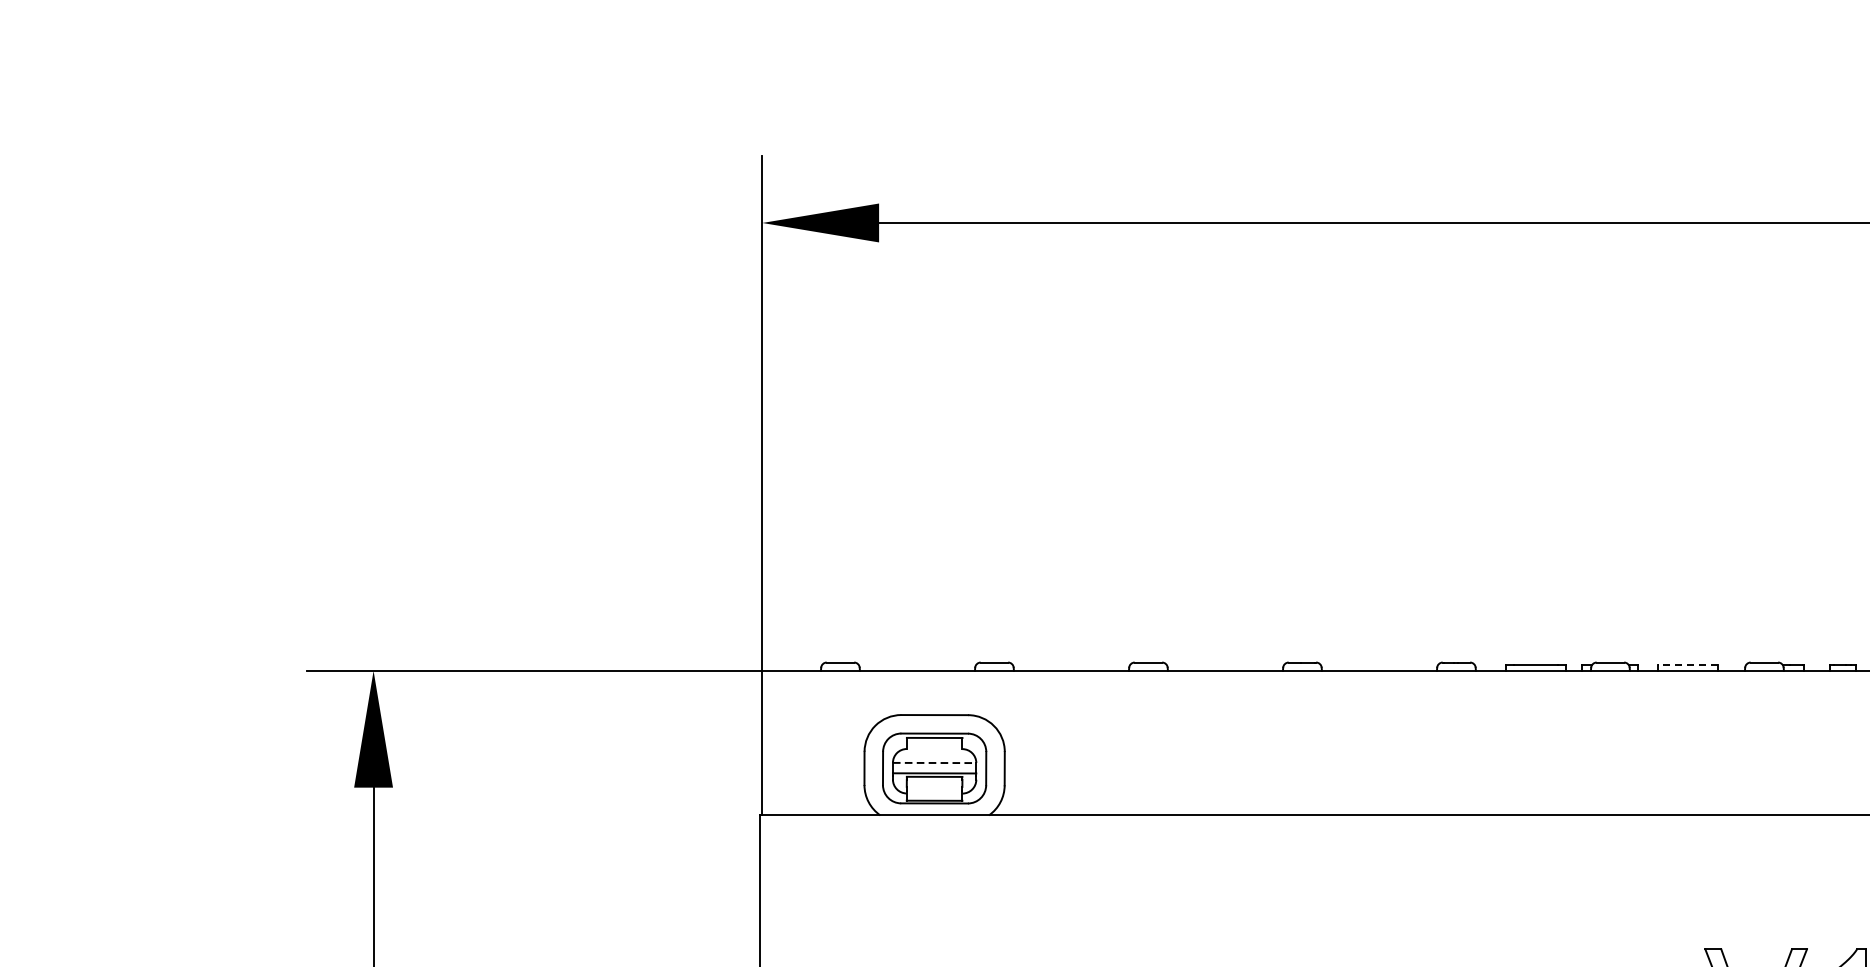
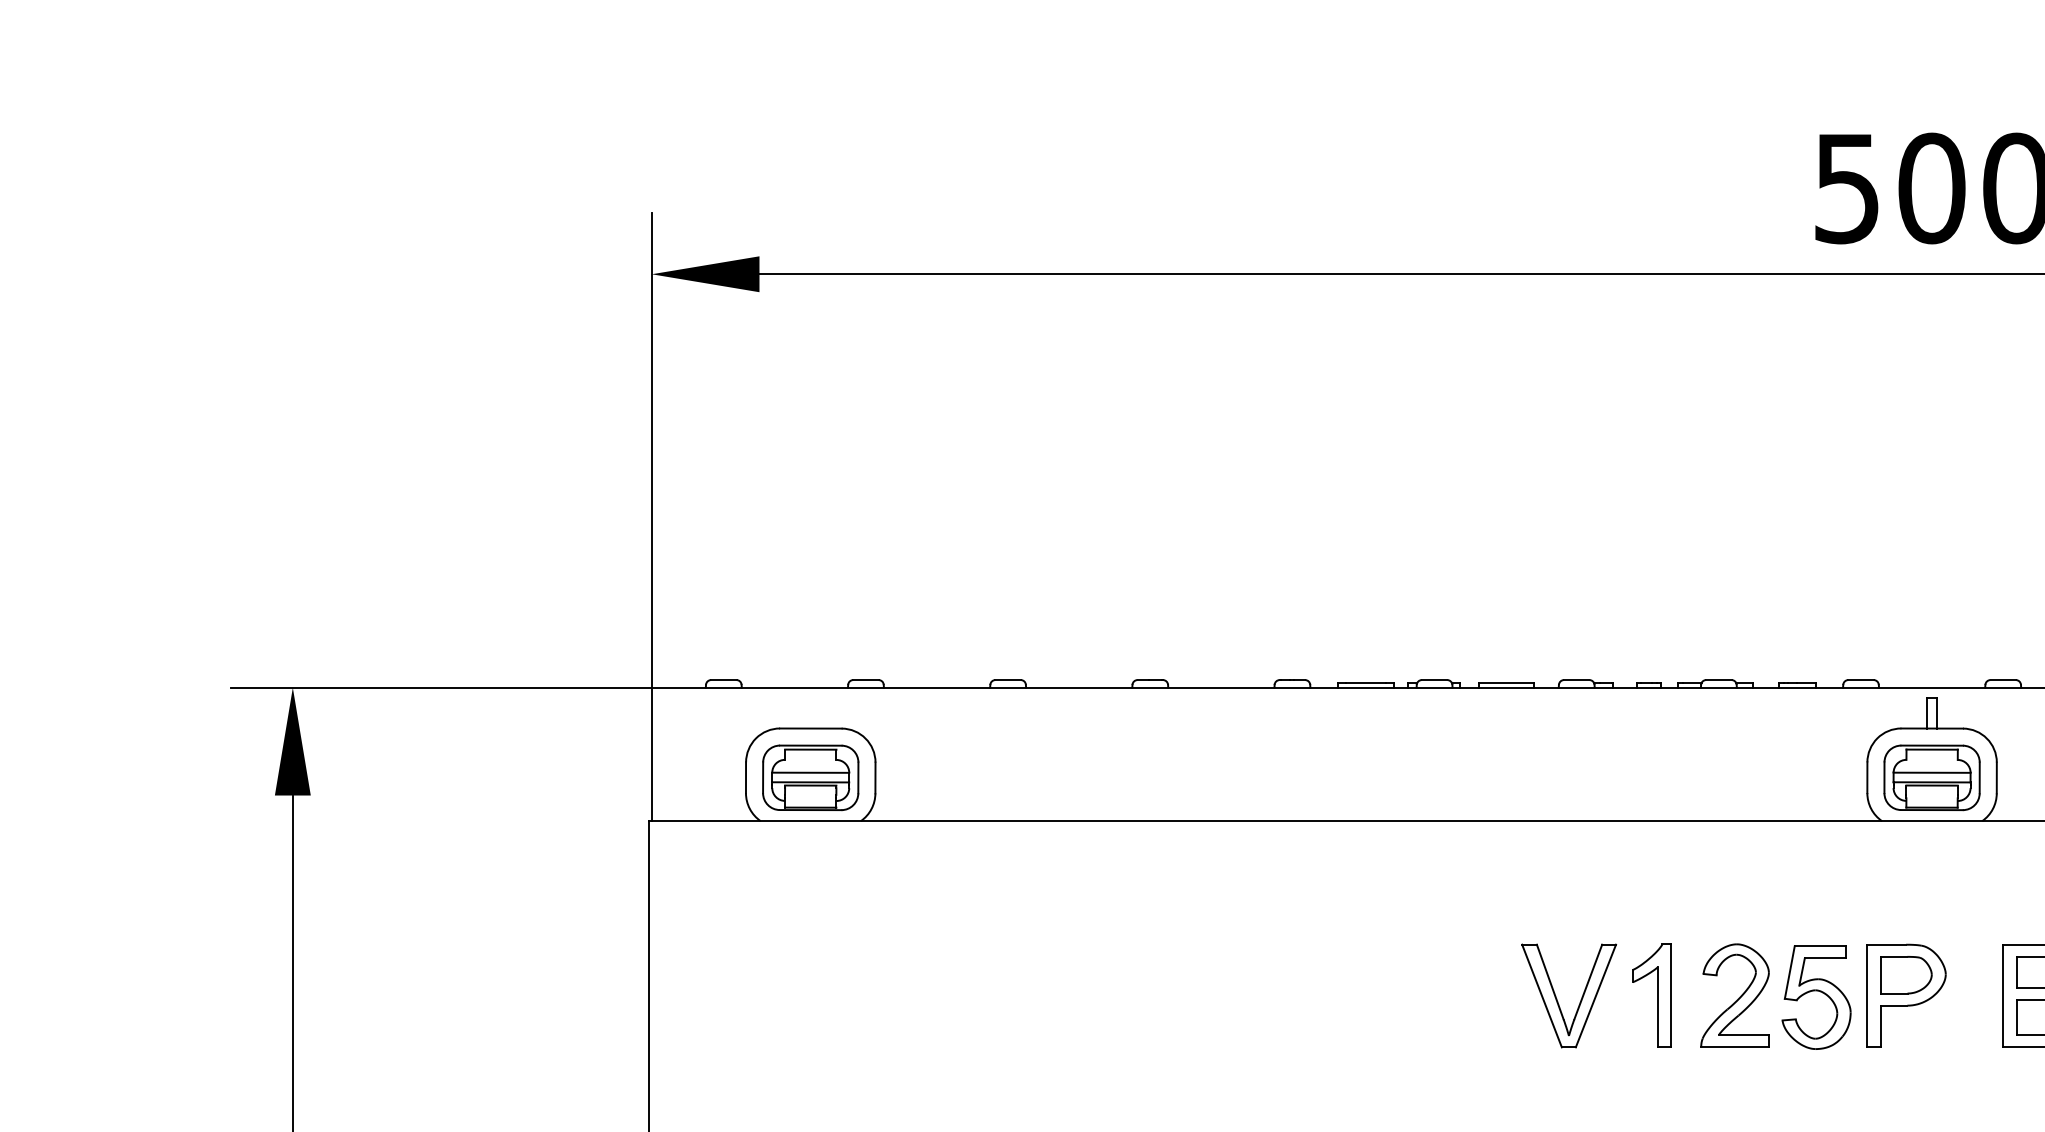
line: (1688, 665) -> (1506, 682), dashed -> solid
line: (935, 762) -> (811, 772), dashed -> solid

